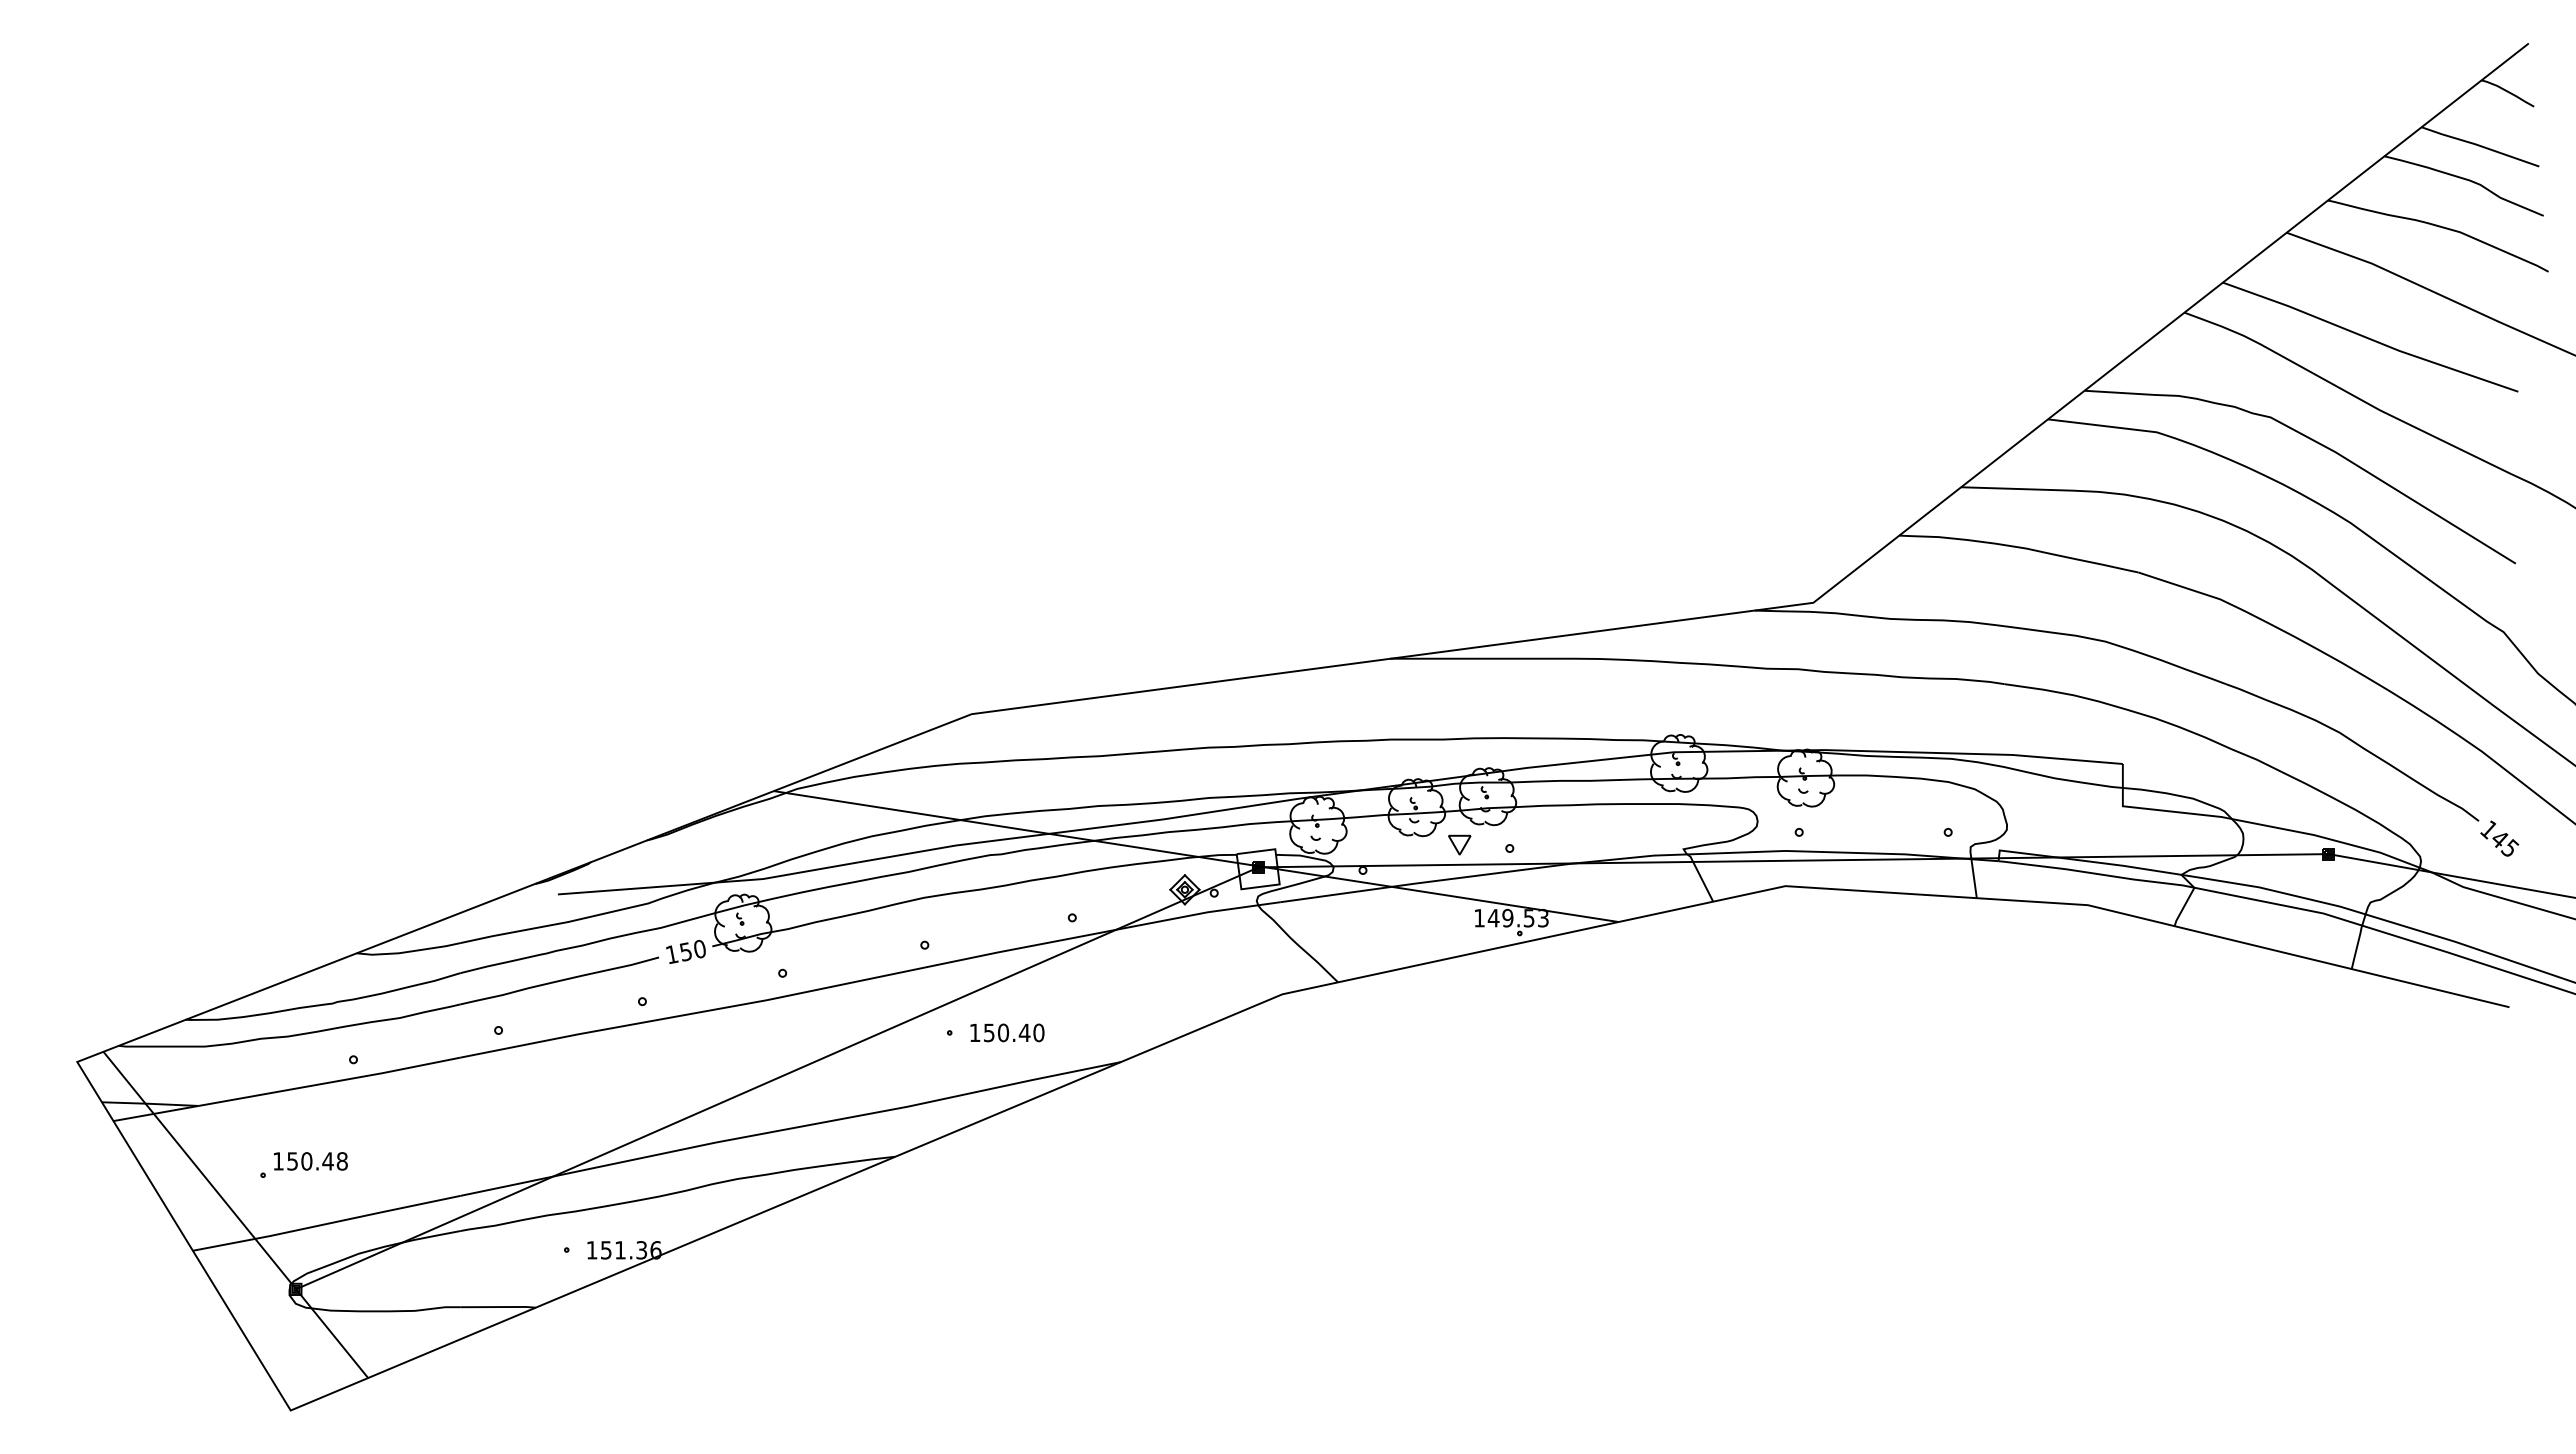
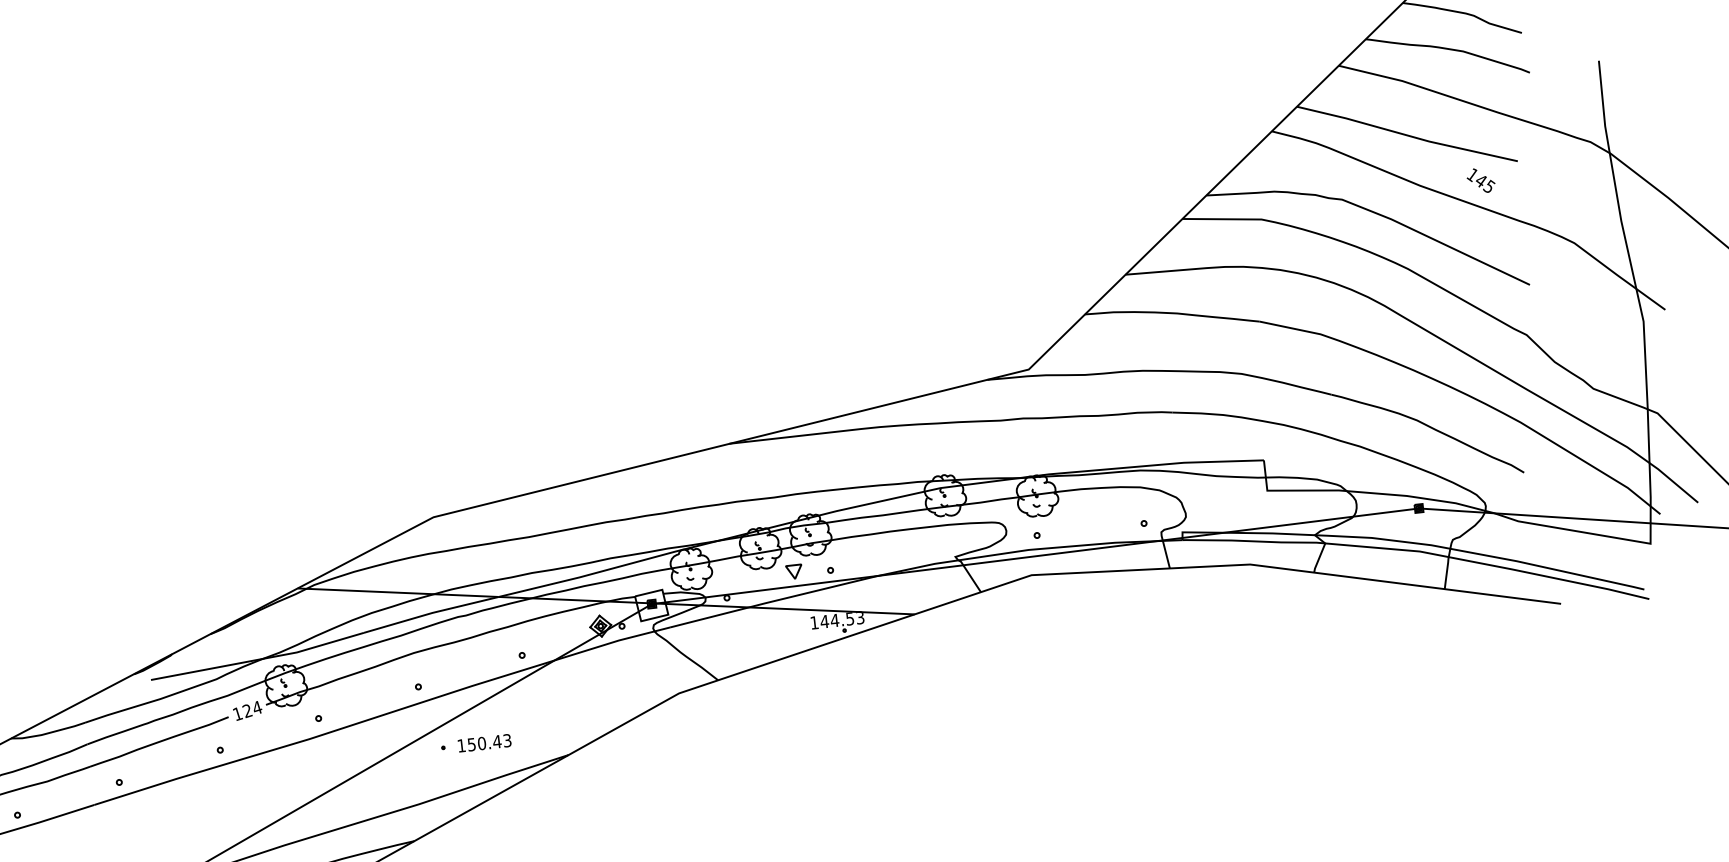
text: (2499, 838) -> (1480, 180), moved
text: (1507, 917) -> (834, 620), 149.53 -> 144.53
text: (692, 950) -> (252, 709), 150 -> 124
text: (1038, 1032) -> (507, 740), 150.40 -> 150.43

